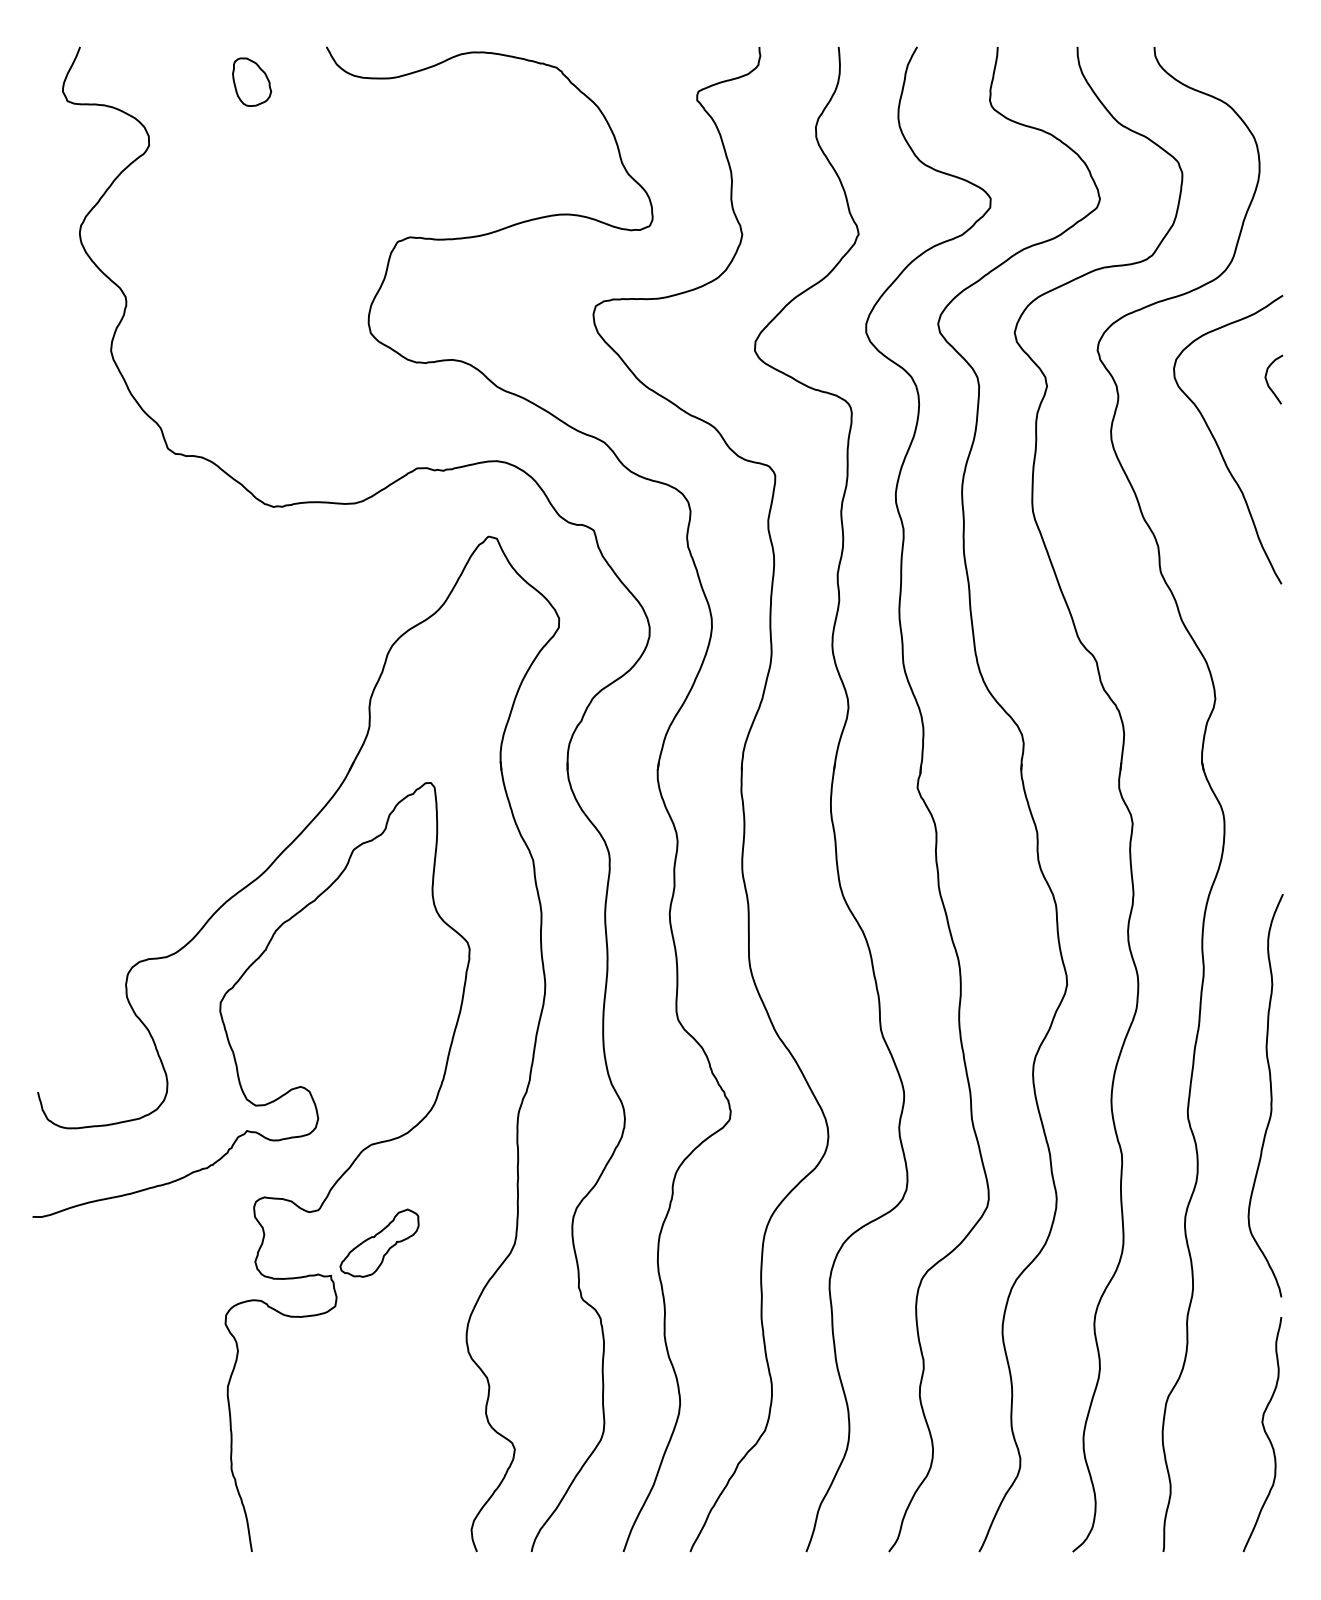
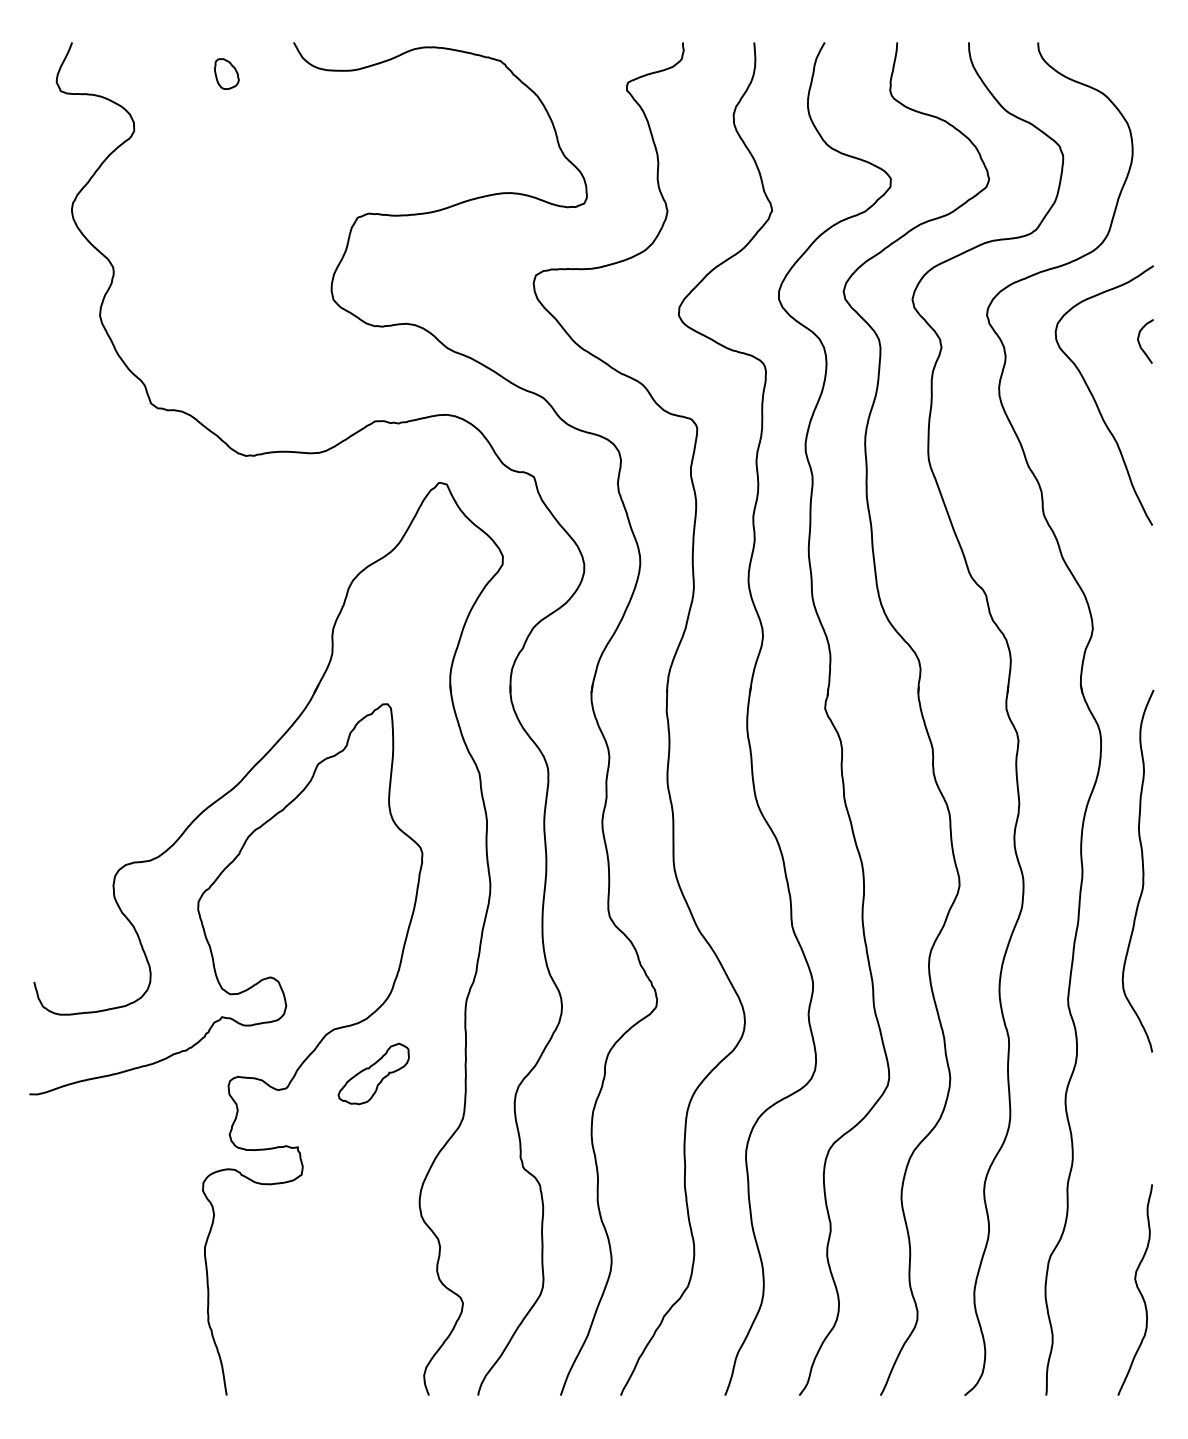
part: (252, 81) -> (227, 73), size x0.7
curve: (1270, 1095) -> (1142, 870), moved
part: (379, 1242) -> (373, 1073), moved

